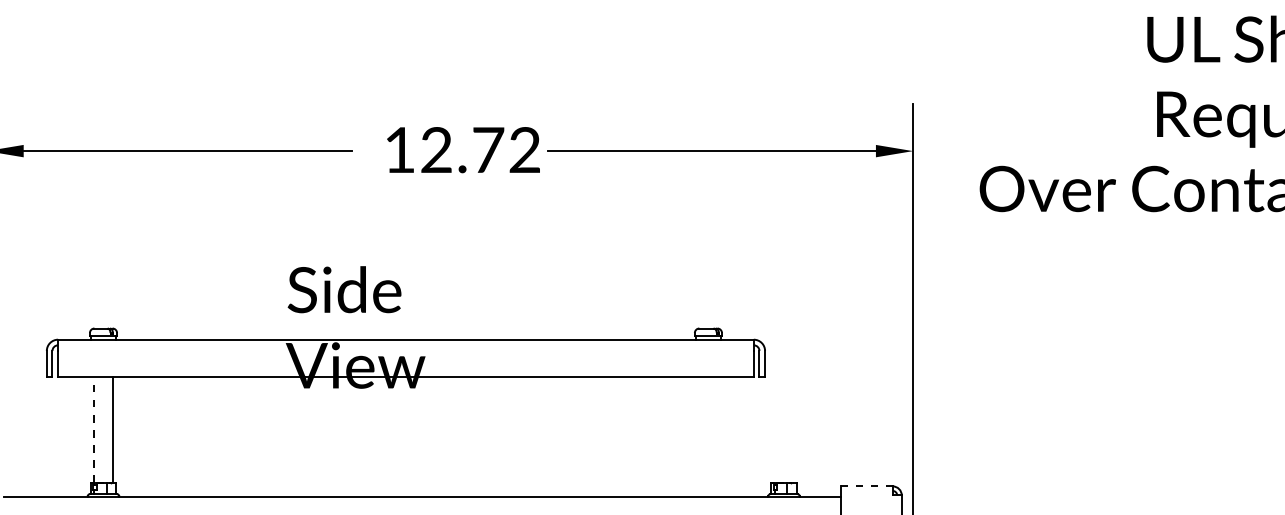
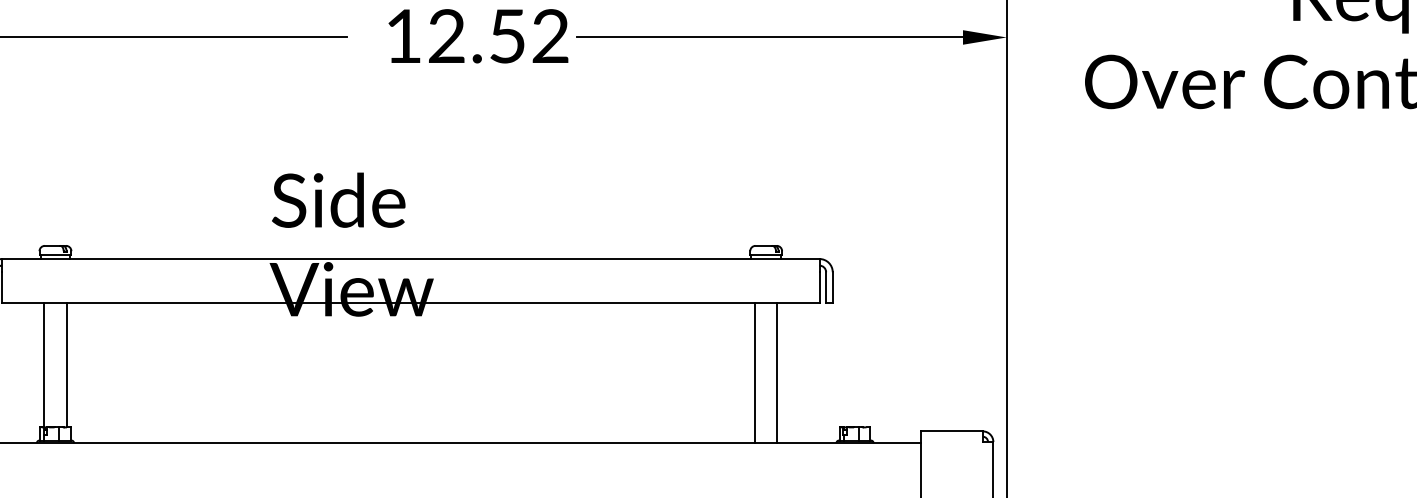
text: (488, 150) -> (507, 36), 12.72 -> 12.52
line: (94, 430) -> (44, 365), dashed -> solid
line: (699, 436) -> (755, 372), added
line: (717, 436) -> (776, 372), added
line: (867, 486) -> (953, 431), dashed -> solid

